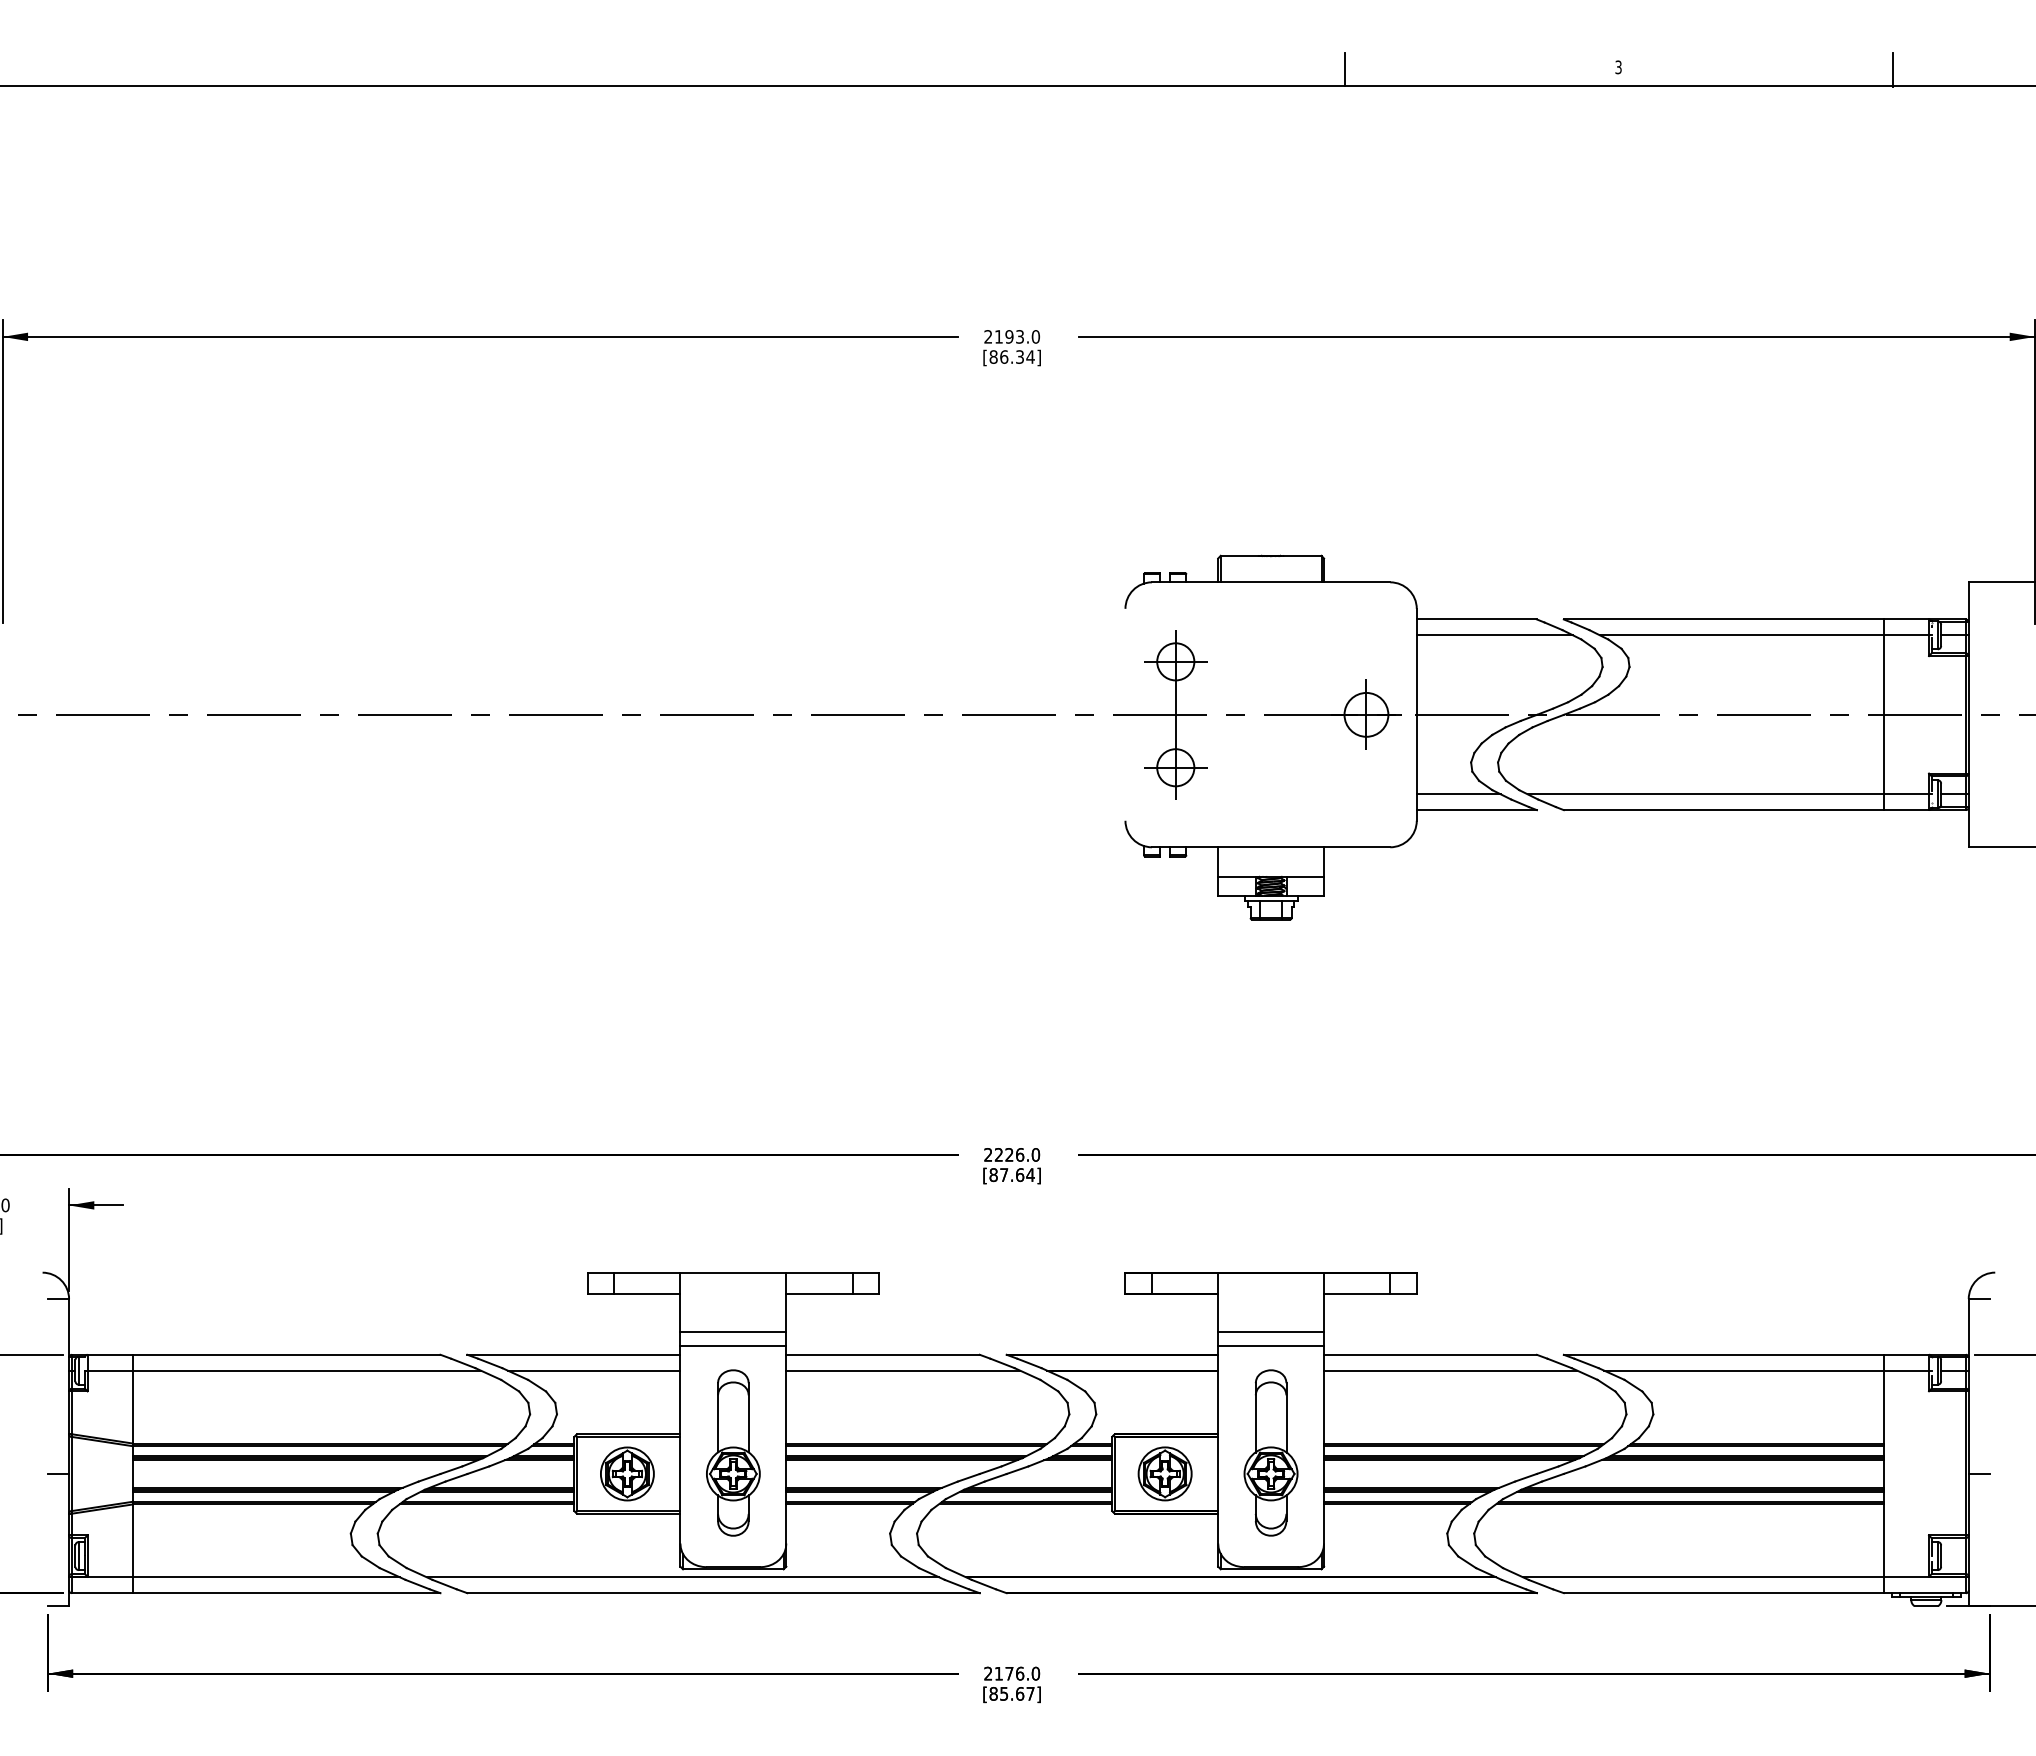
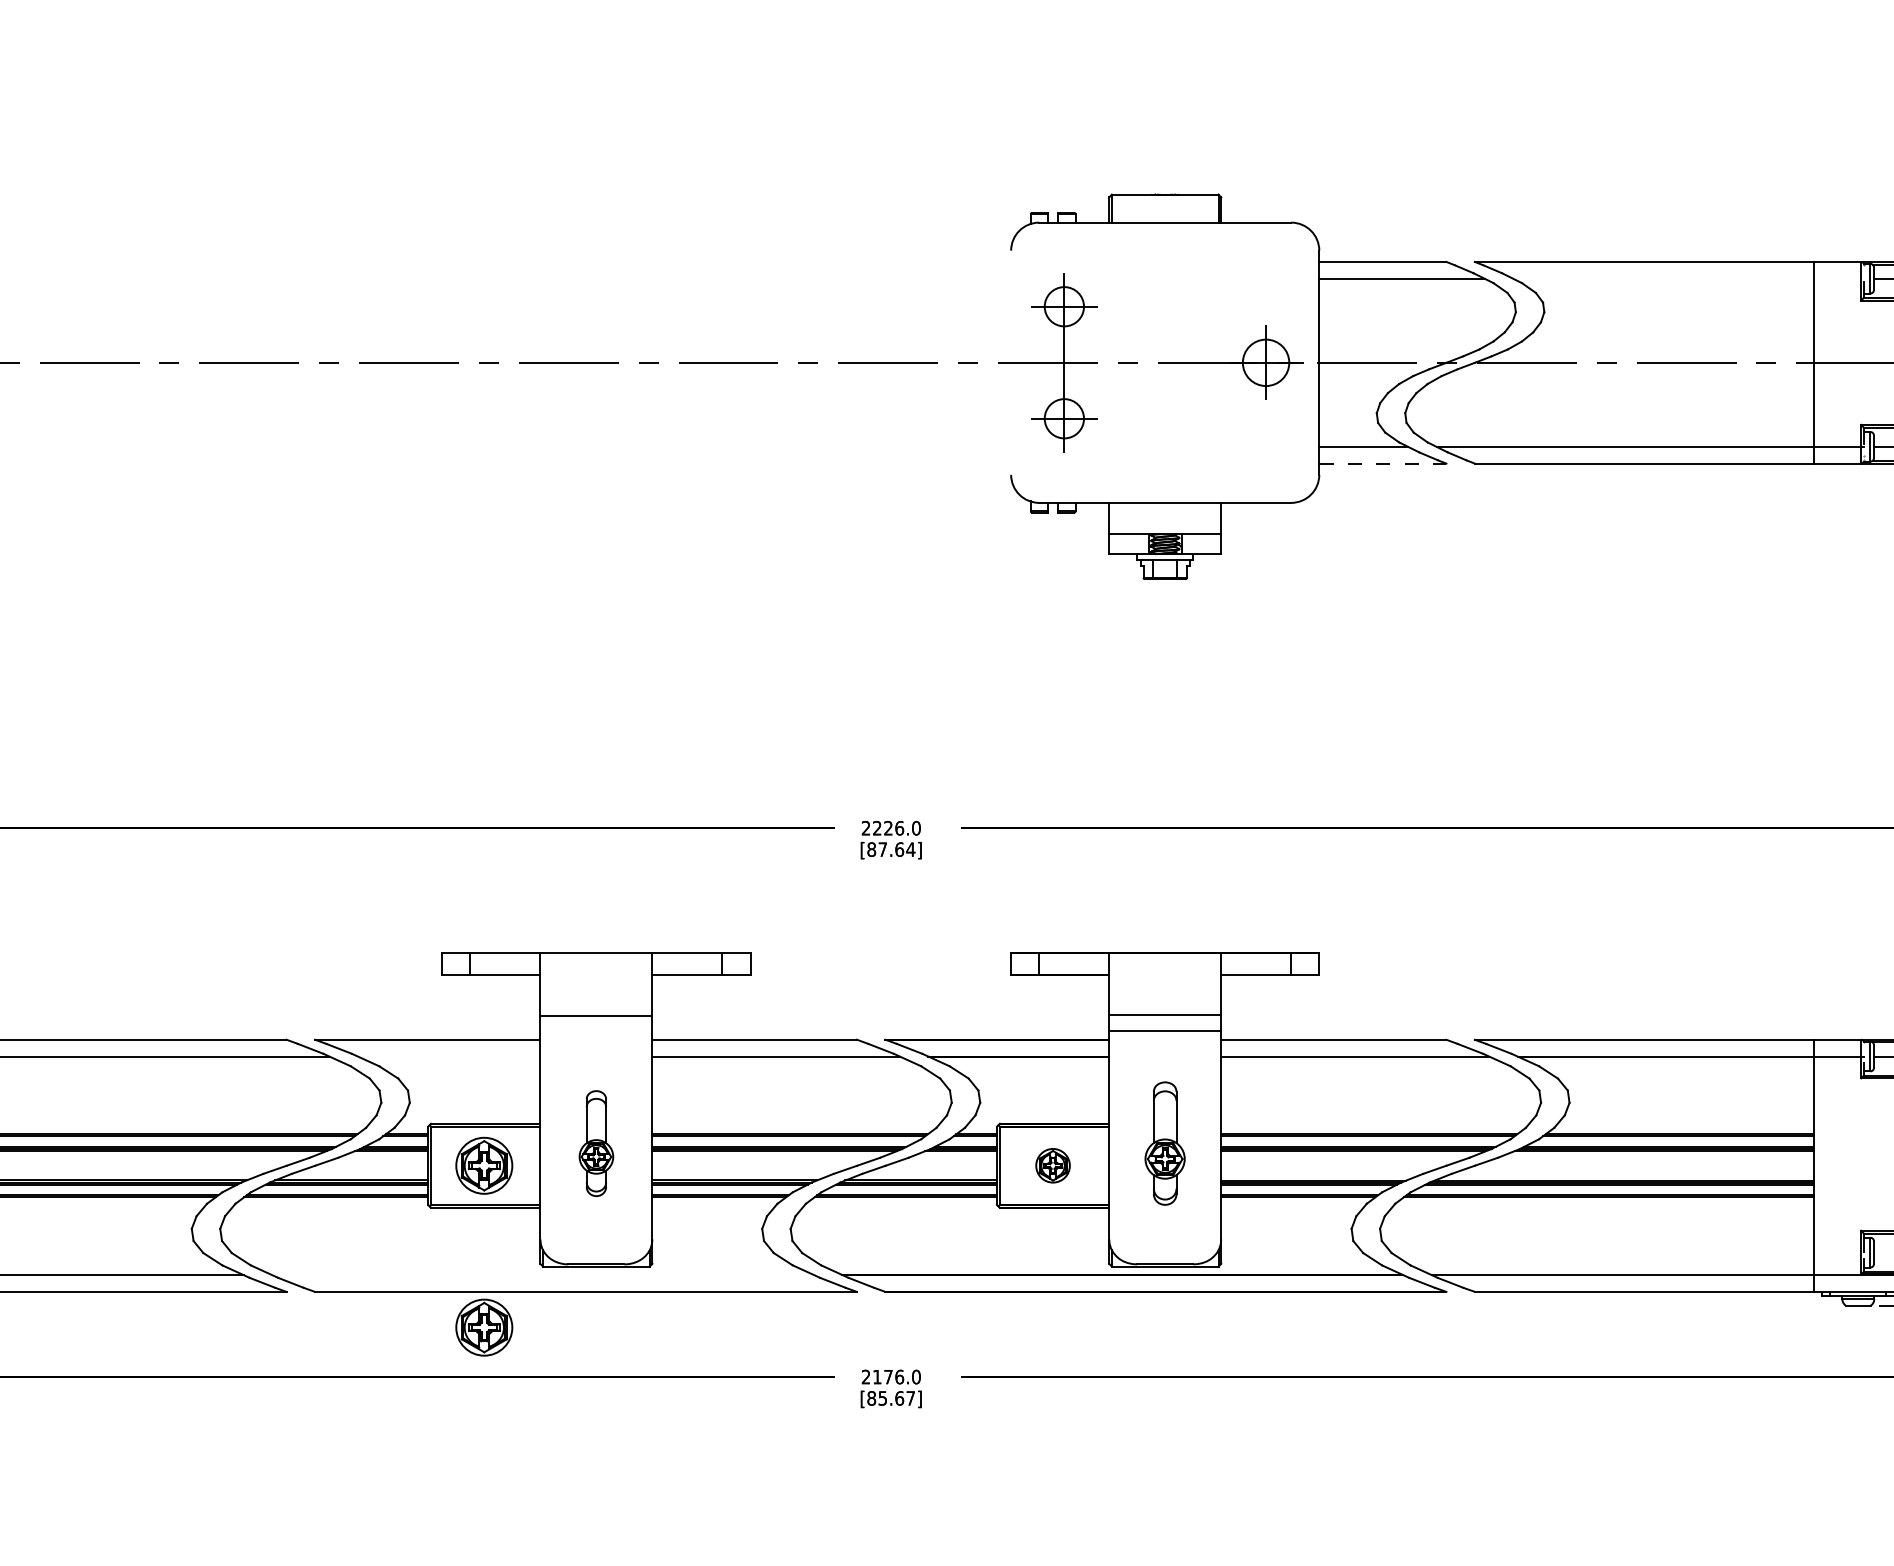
line: (1765, 635) -> (1688, 278), removed
line: (1477, 810) -> (1383, 463), solid -> dashed
line: (733, 1346) -> (596, 1030), removed
line: (593, 1370) -> (448, 1056), removed
part: (733, 1452) -> (596, 1143), size x0.6
part: (1270, 1452) -> (1164, 1143), size x0.7
part: (1164, 1473) -> (1052, 1165), size x0.6
line: (682, 1577) -> (542, 1275), removed
part: (627, 1626) -> (484, 1327), added

